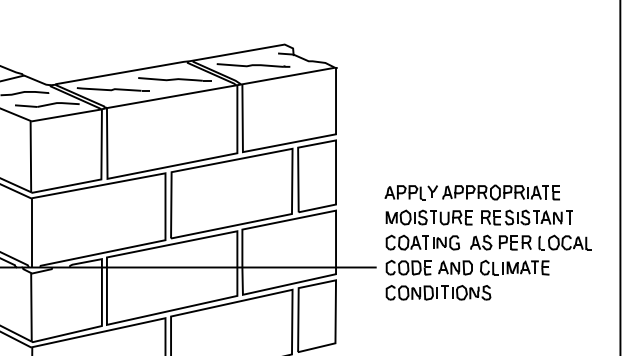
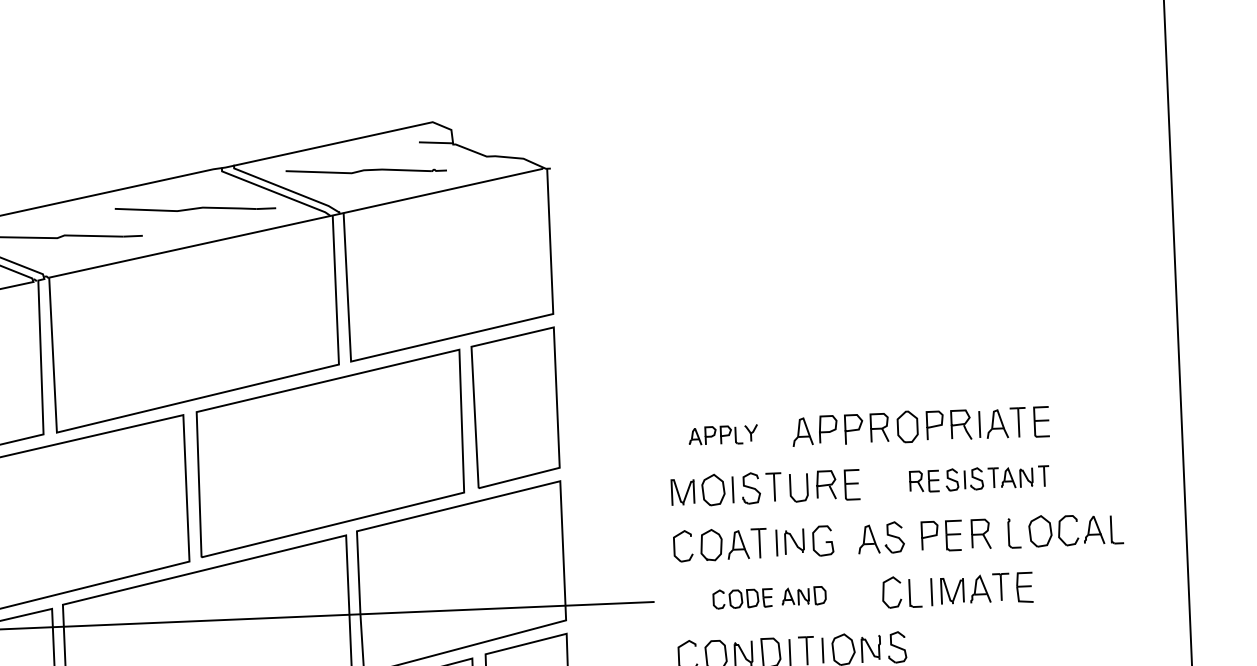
part: (410, 192) -> (721, 434), size x0.6
part: (526, 217) -> (978, 478), size x0.7
part: (428, 267) -> (768, 597), size x0.6

